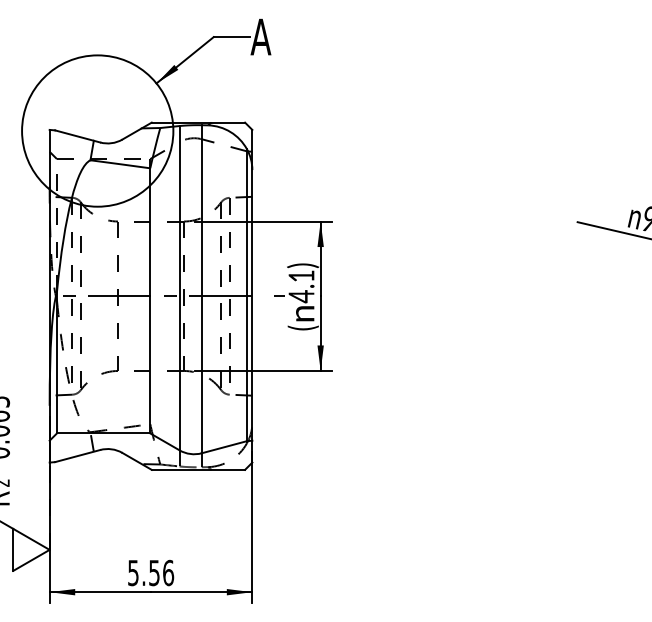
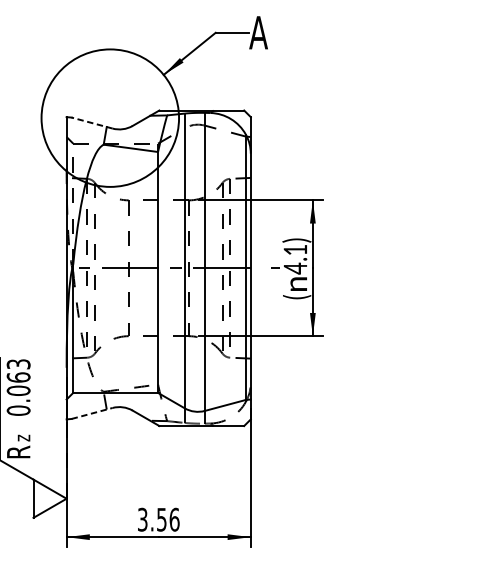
line: (77, 136) -> (91, 123), solid -> dashed
line: (78, 455) -> (92, 412), solid -> dashed
text: (133, 572) -> (142, 519), 5.56 -> 3.56

